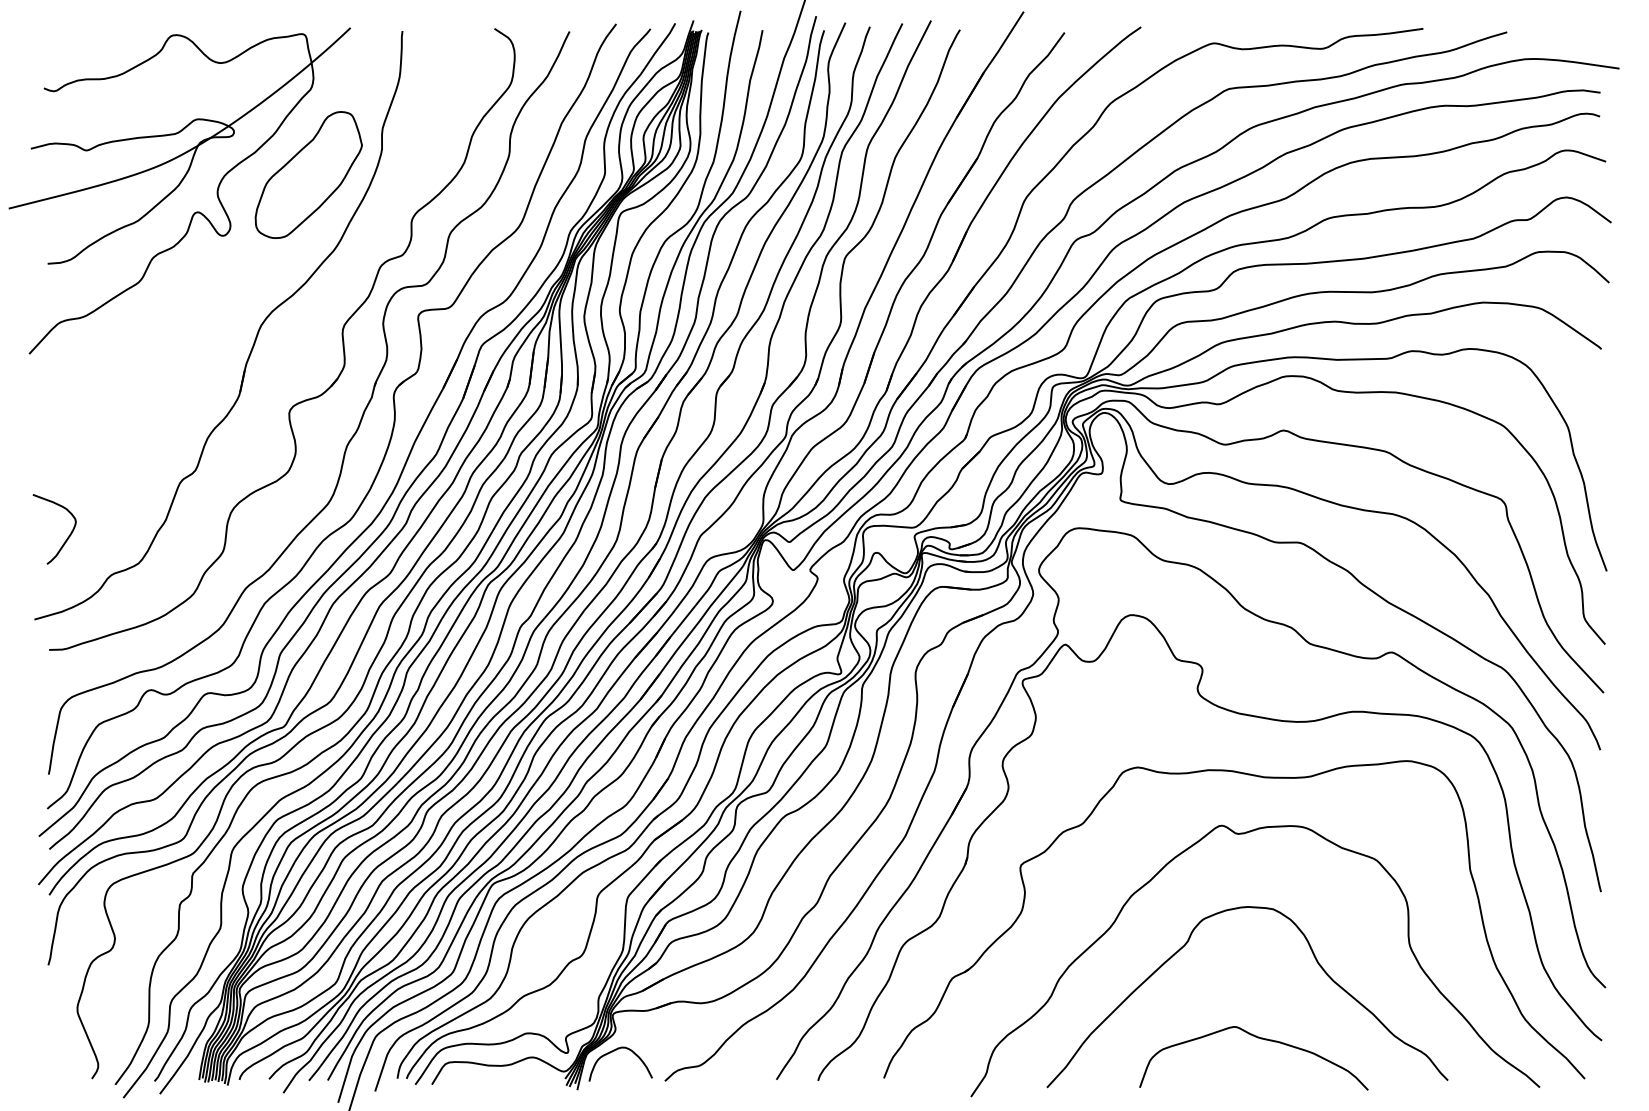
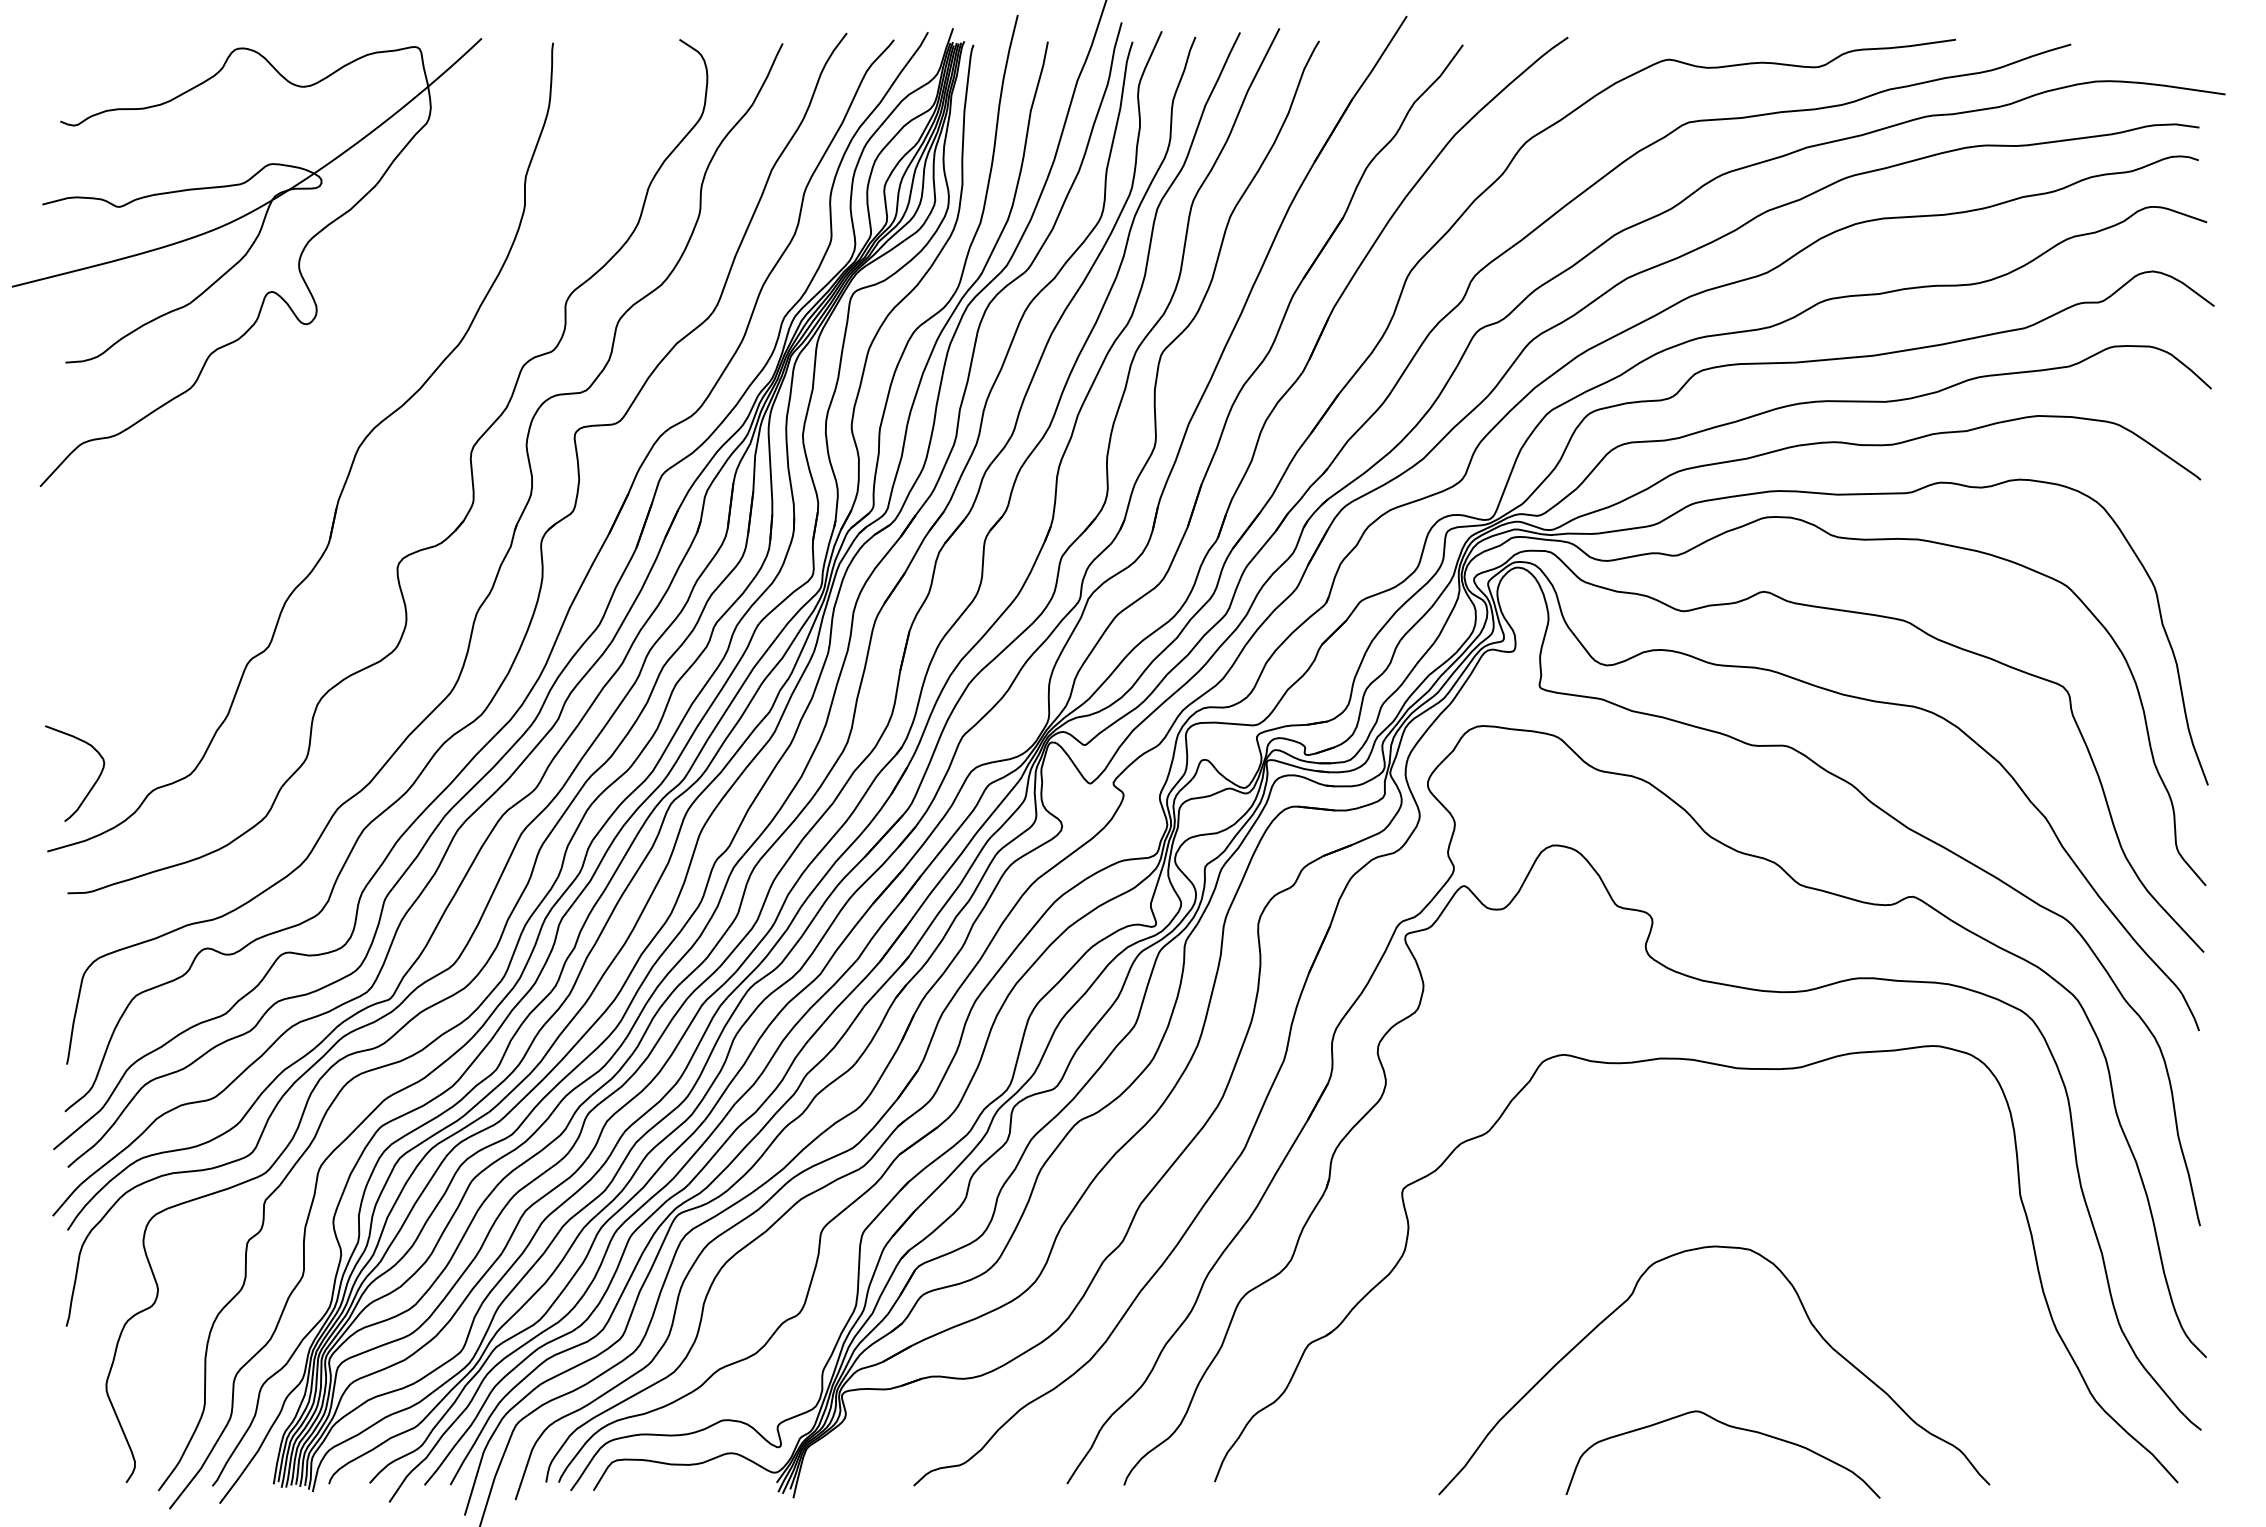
part: (308, 174) -> (424, 240), removed
curve: (67, 538) -> (92, 785), moved
curve: (1244, 834) -> (1709, 1146), removed
curve: (614, 1051) -> (844, 1444), removed

